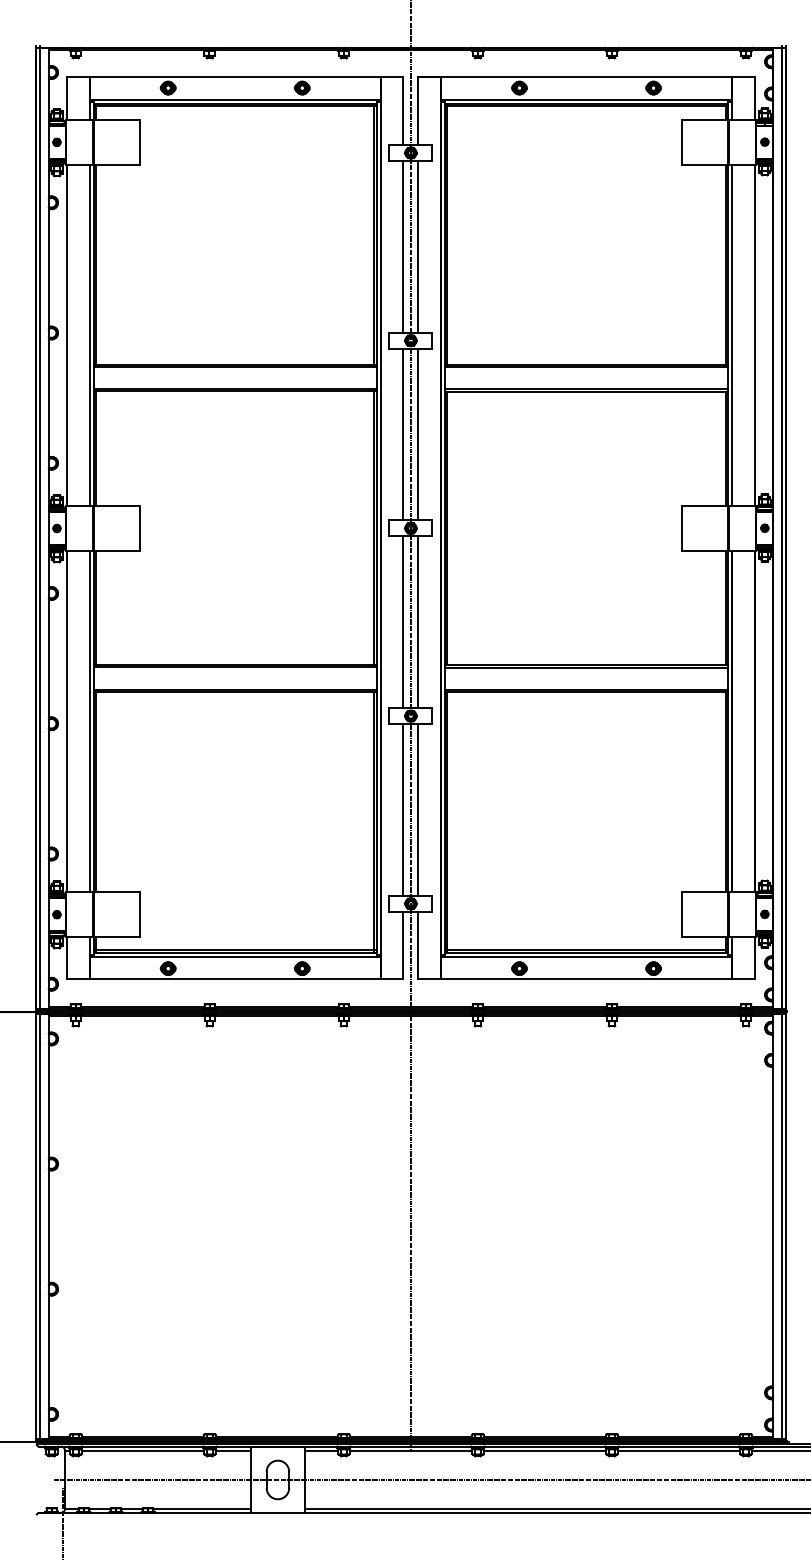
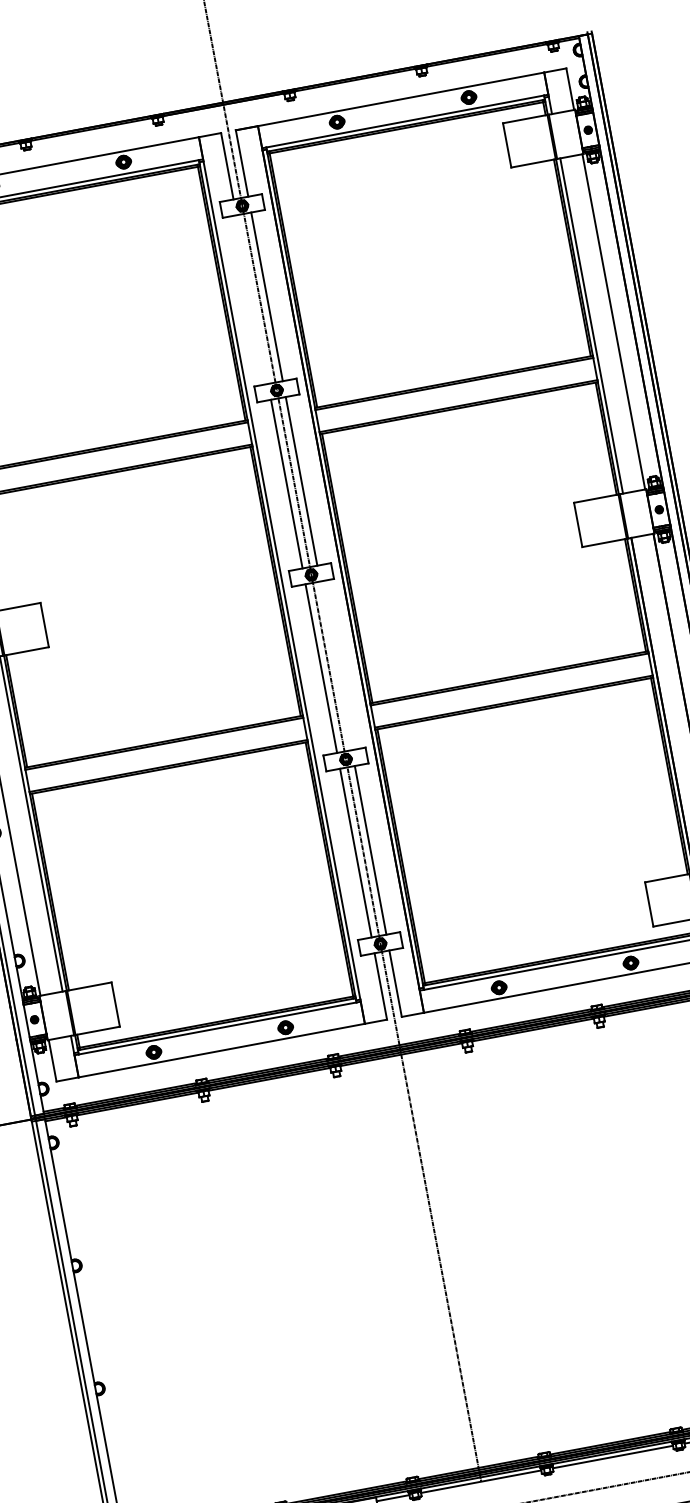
line: (403, 246) -> (252, 299), removed
line: (418, 622) -> (336, 666), removed

